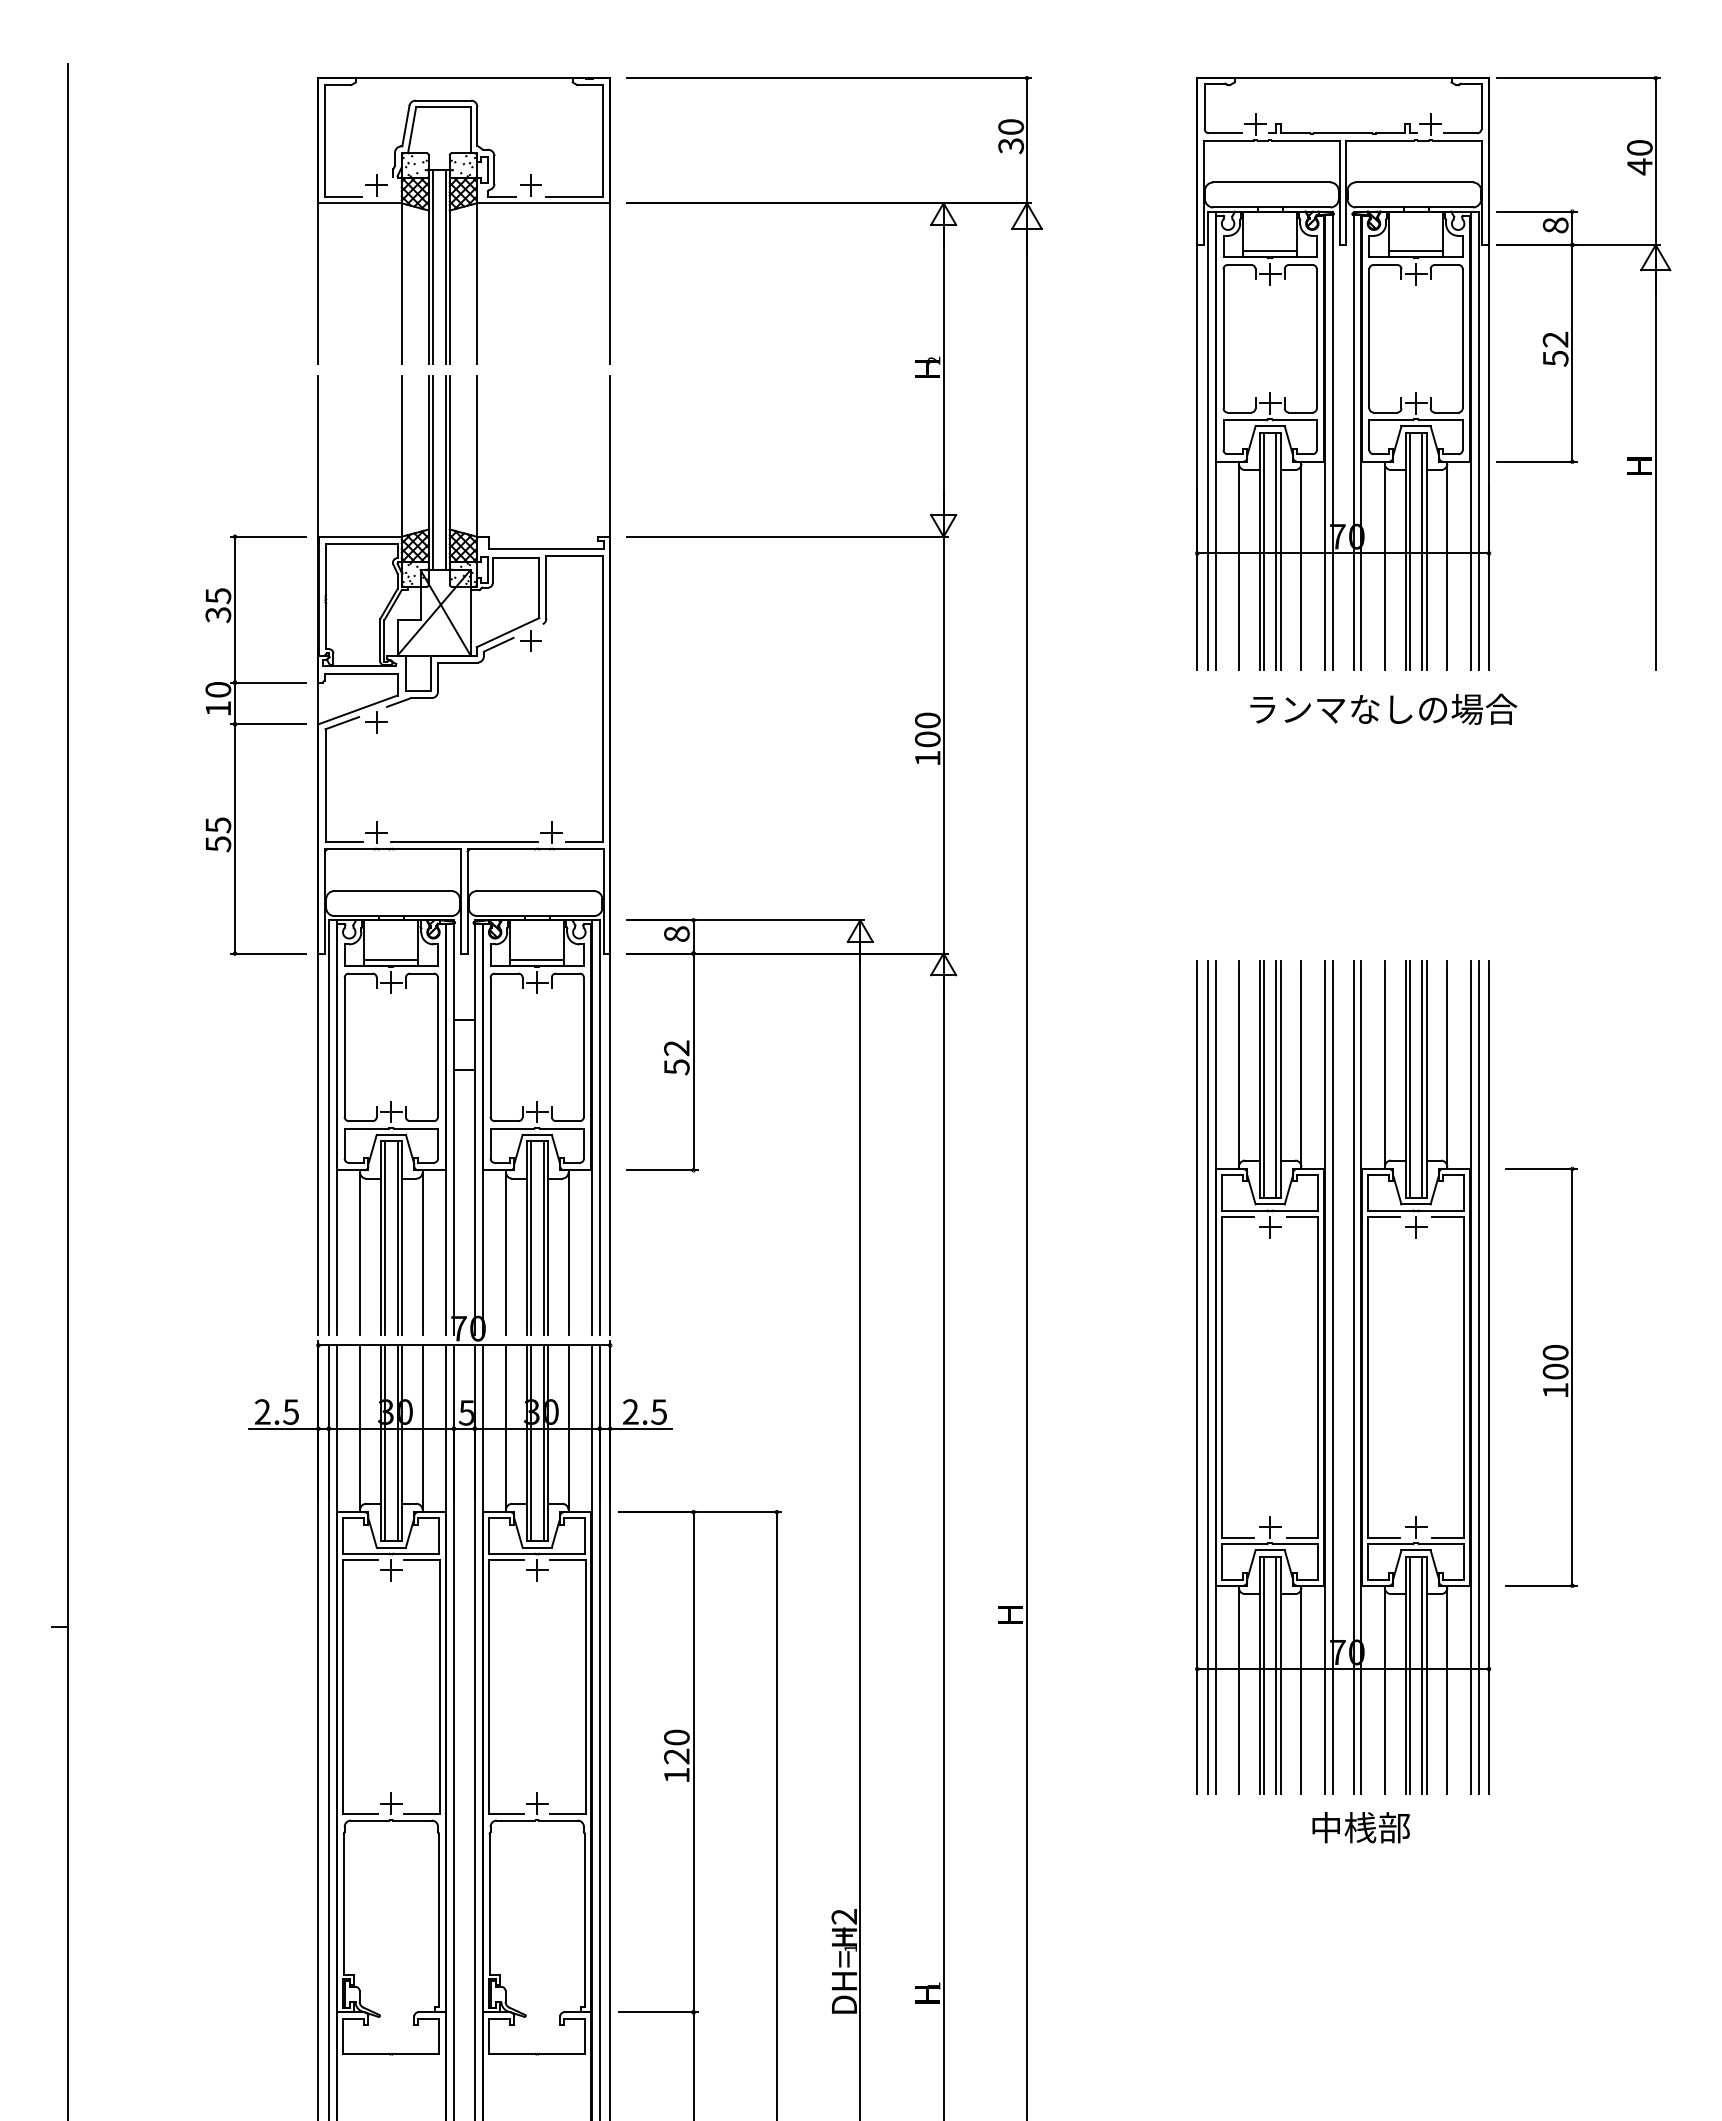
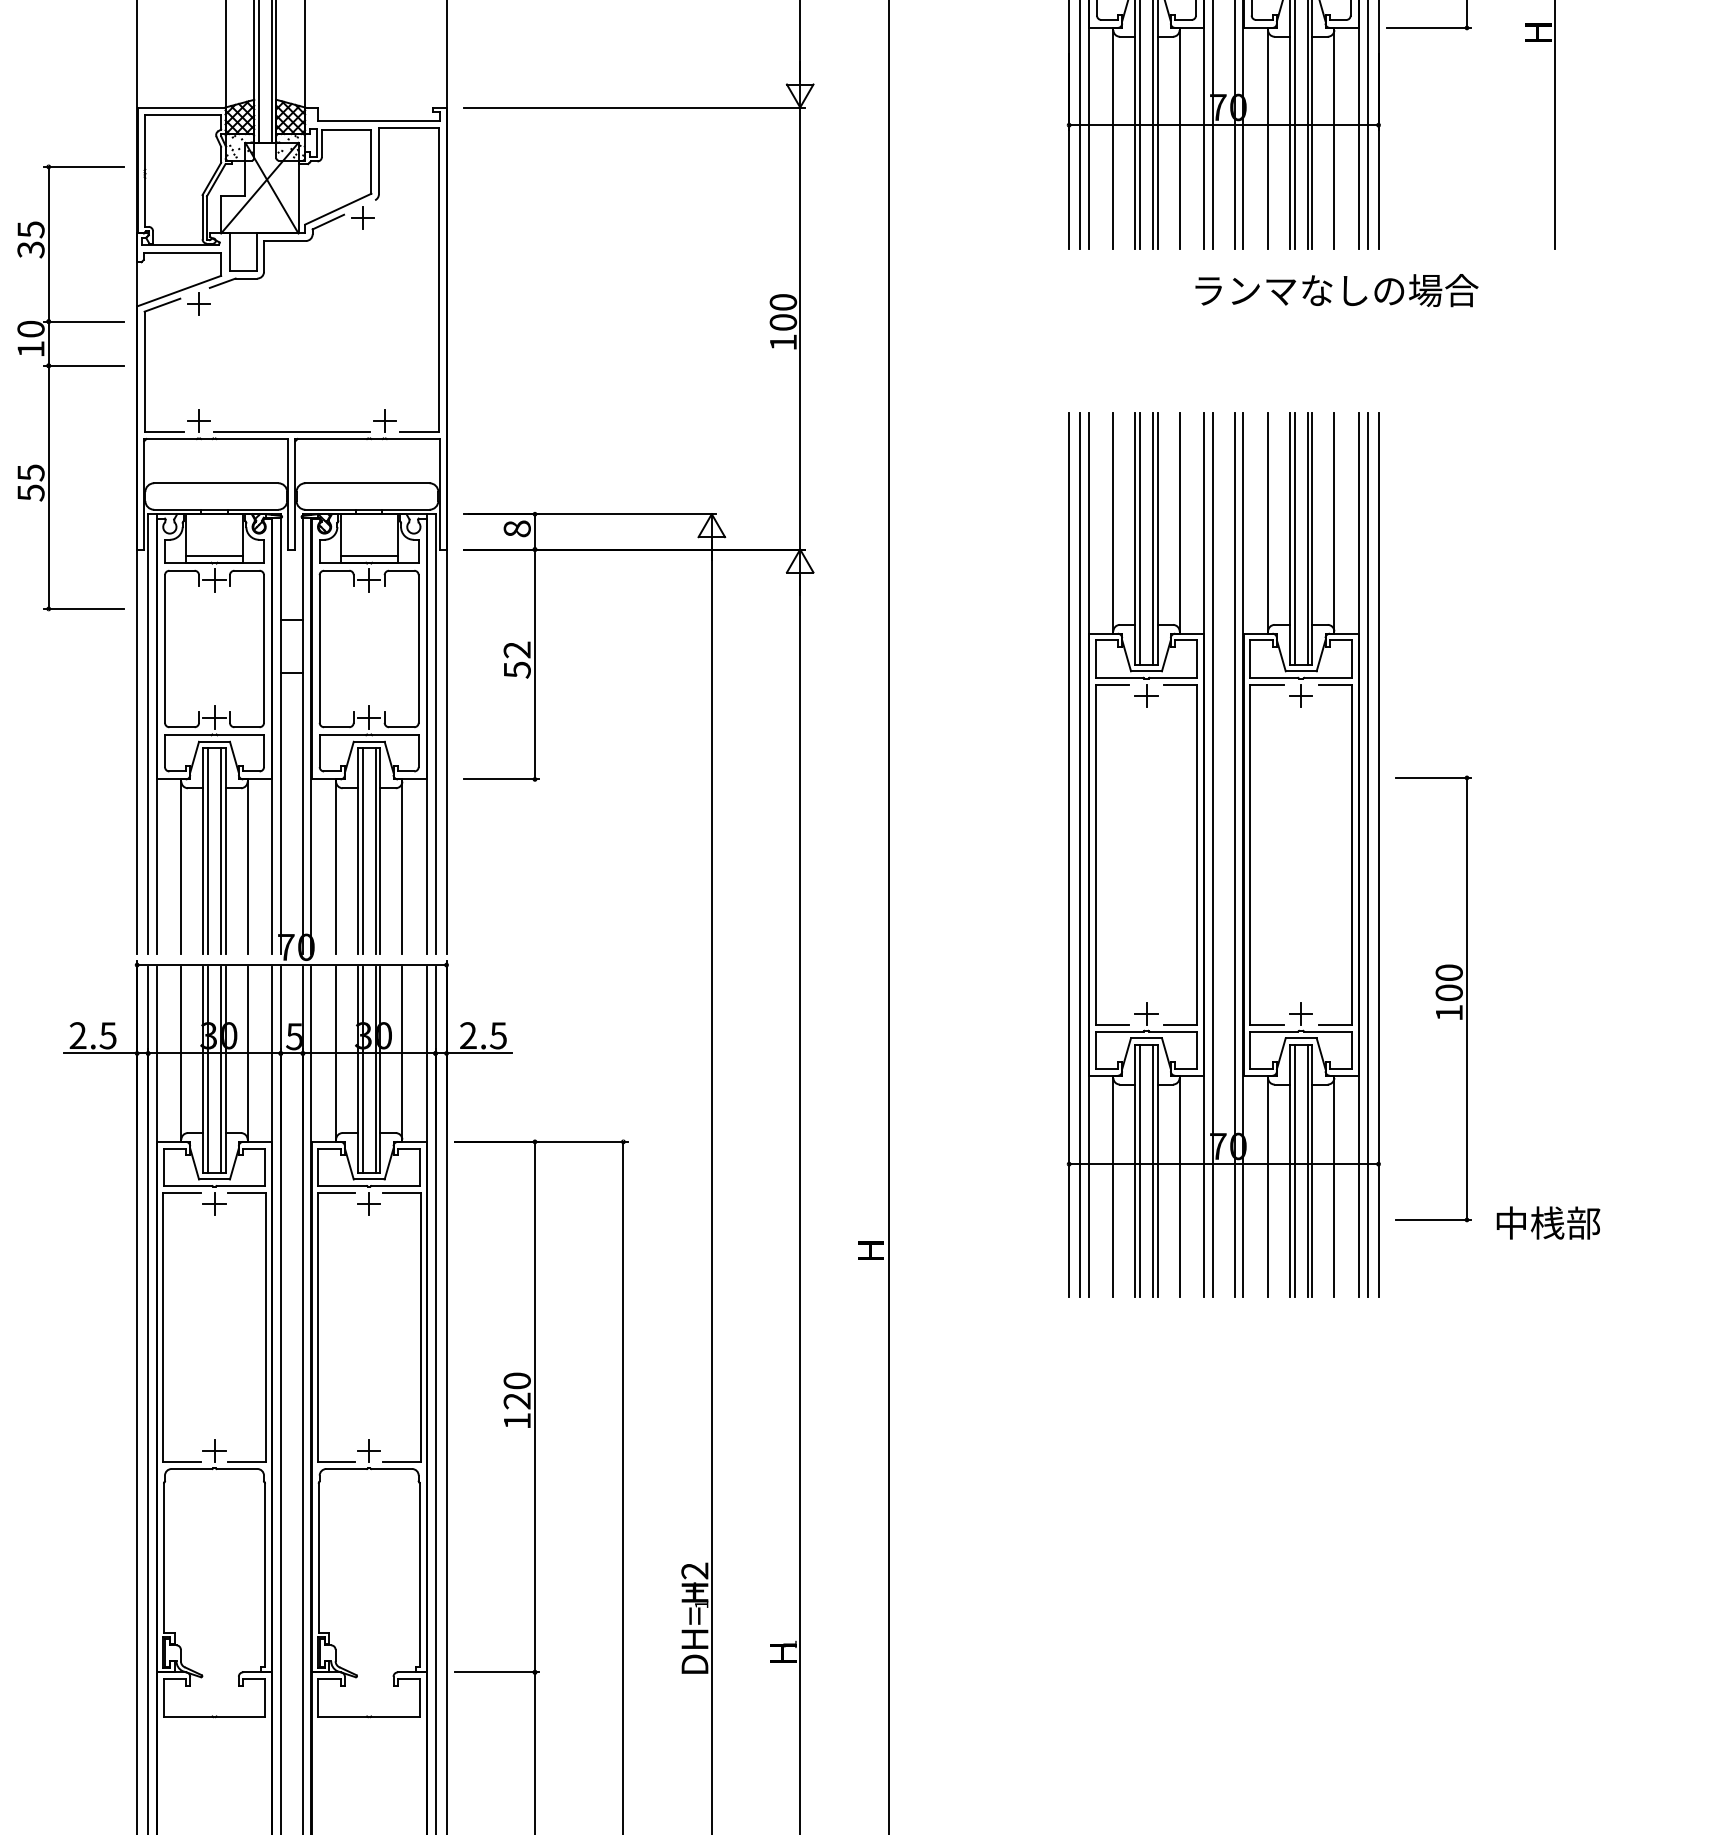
text: (1383, 708) -> (1336, 289), moved
part: (255, 724) -> (70, 365), moved
part: (1333, 1377) -> (1213, 854), moved
text: (1361, 1827) -> (1548, 1222), moved

